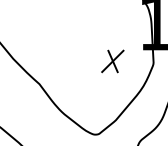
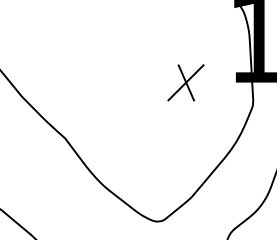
part: (112, 61) -> (185, 82), moved

